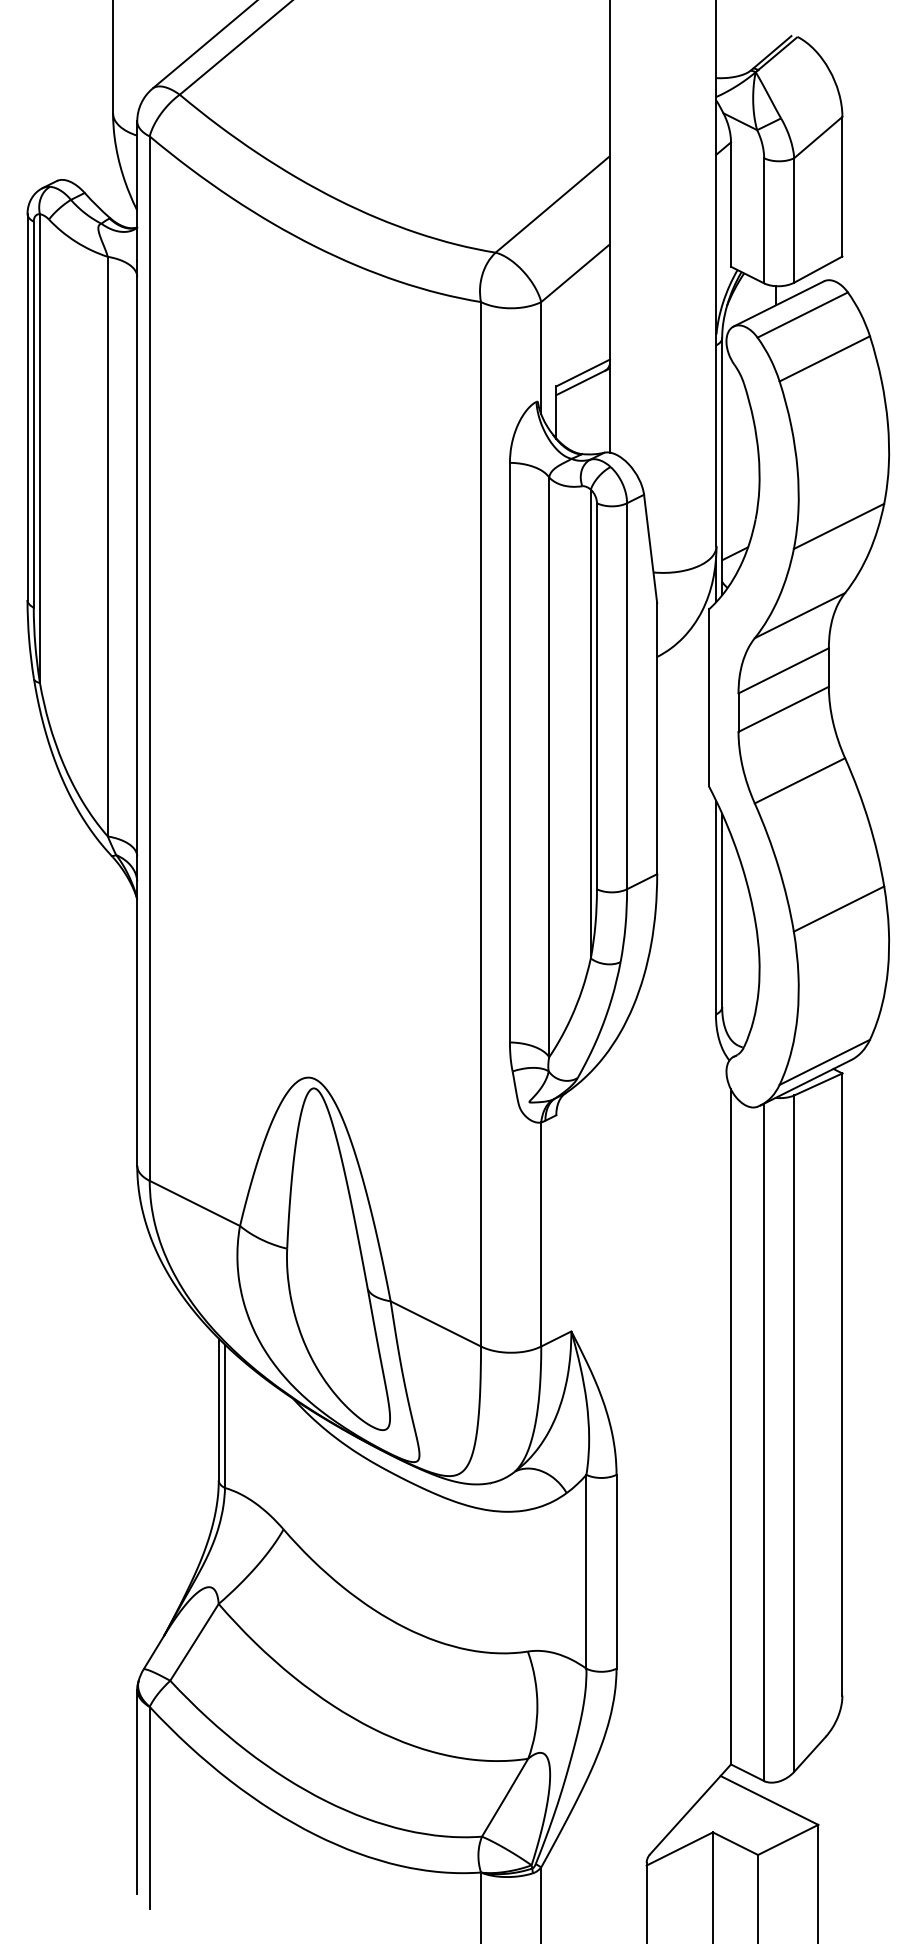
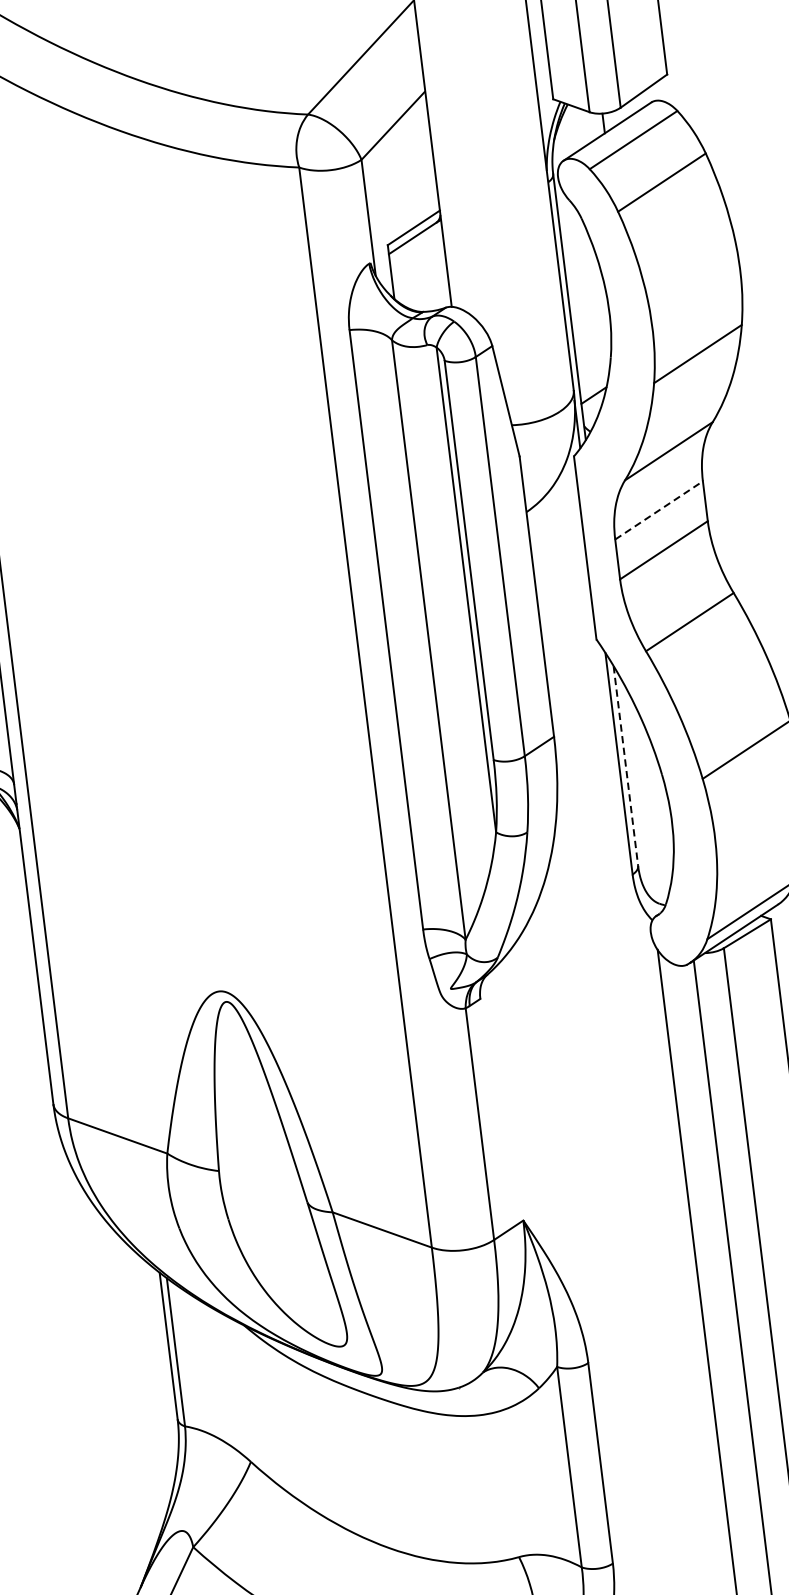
line: (783, 670) -> (658, 510), solid -> dashed
line: (722, 910) -> (626, 766), solid -> dashed

